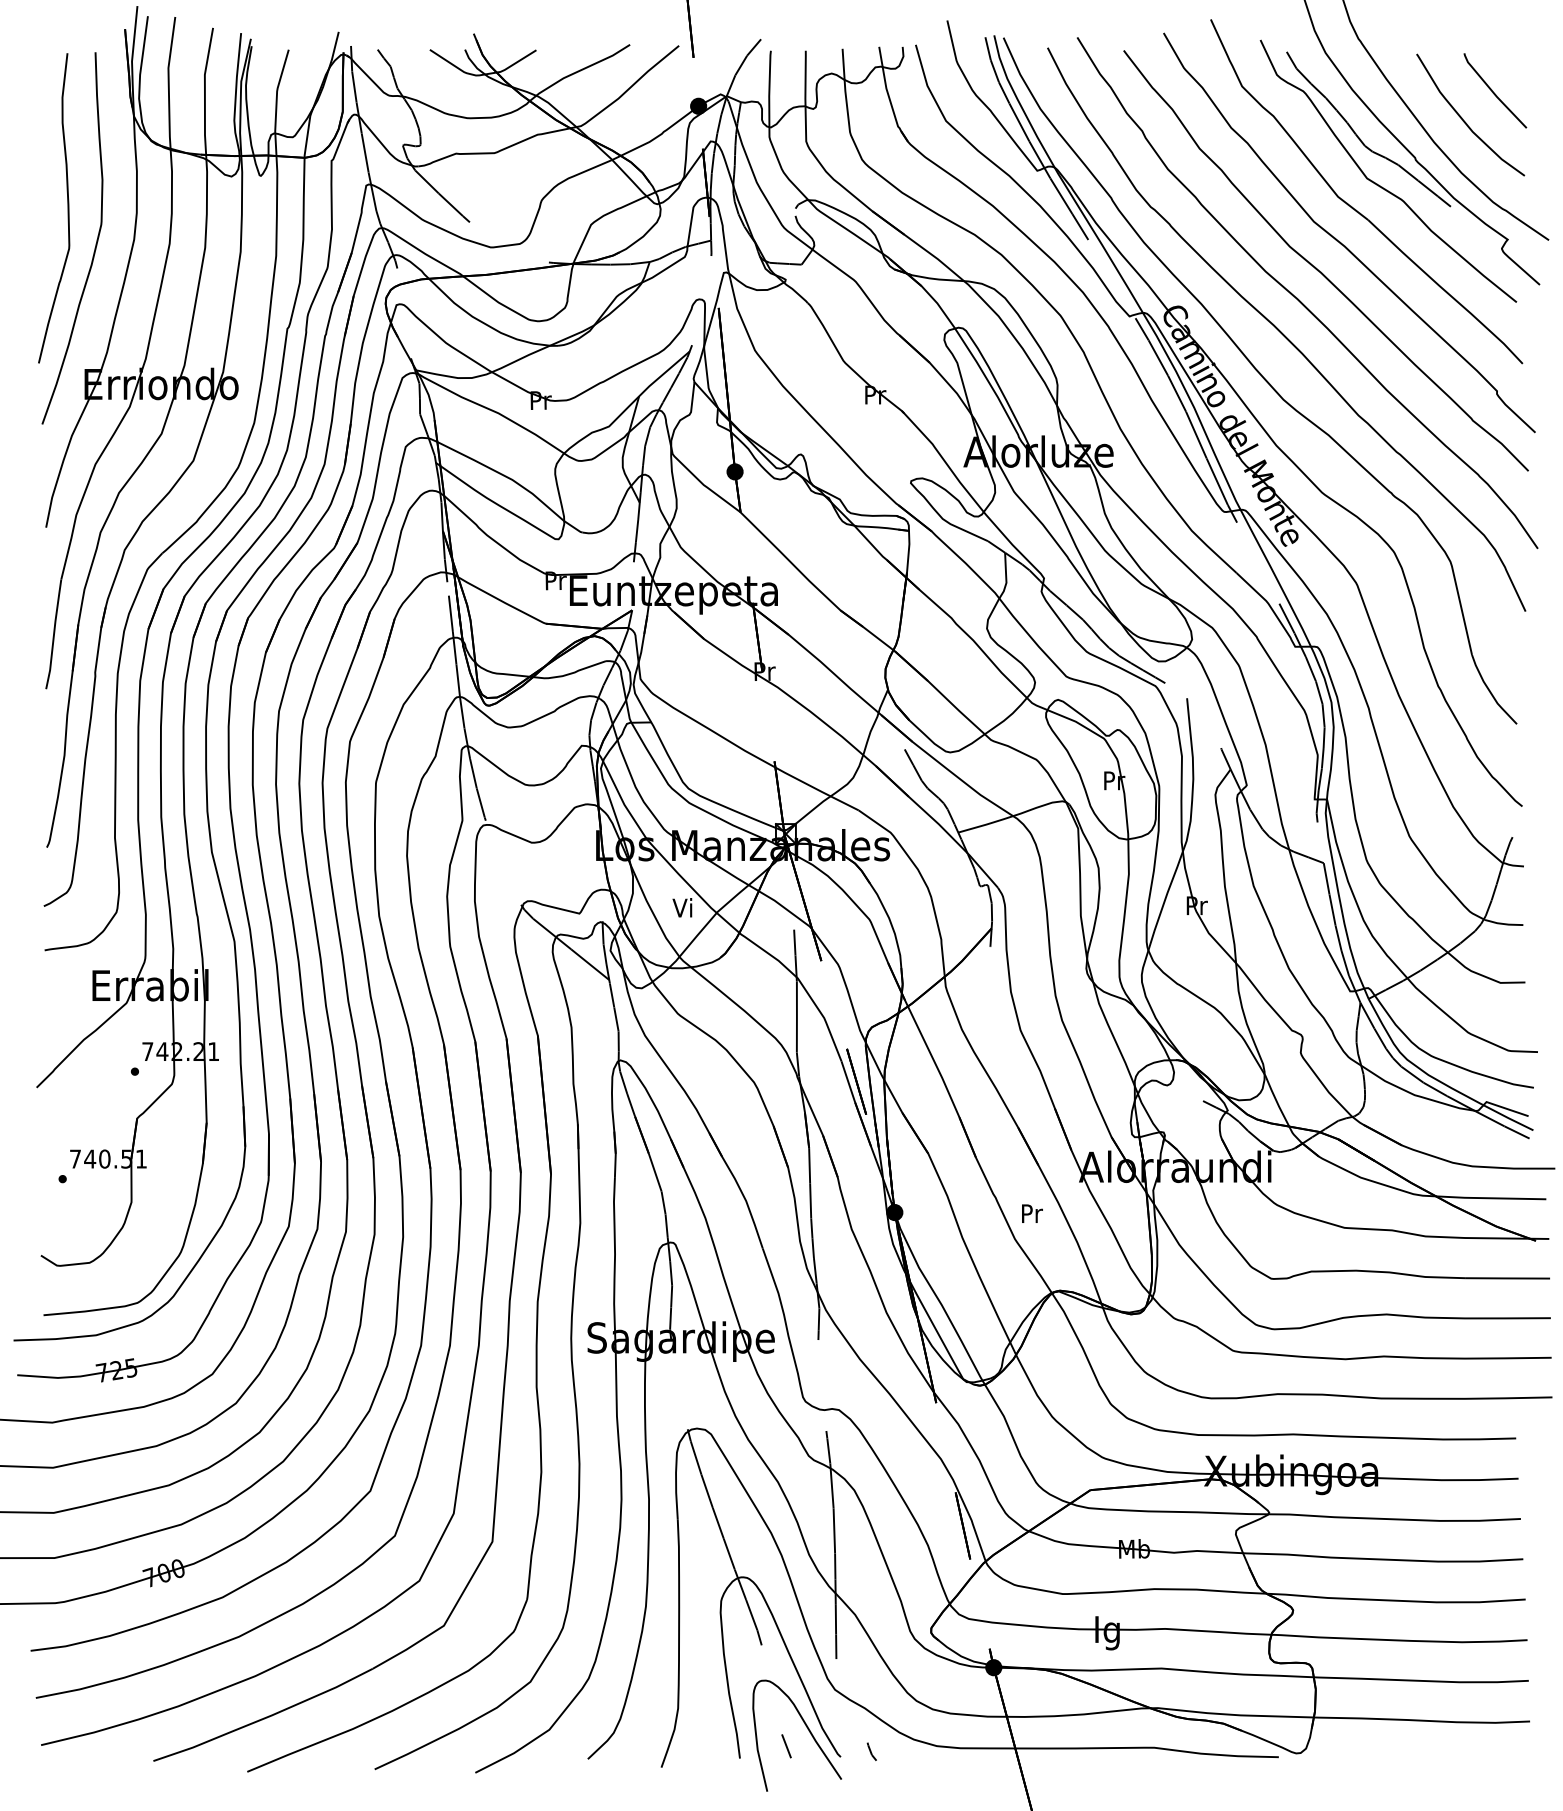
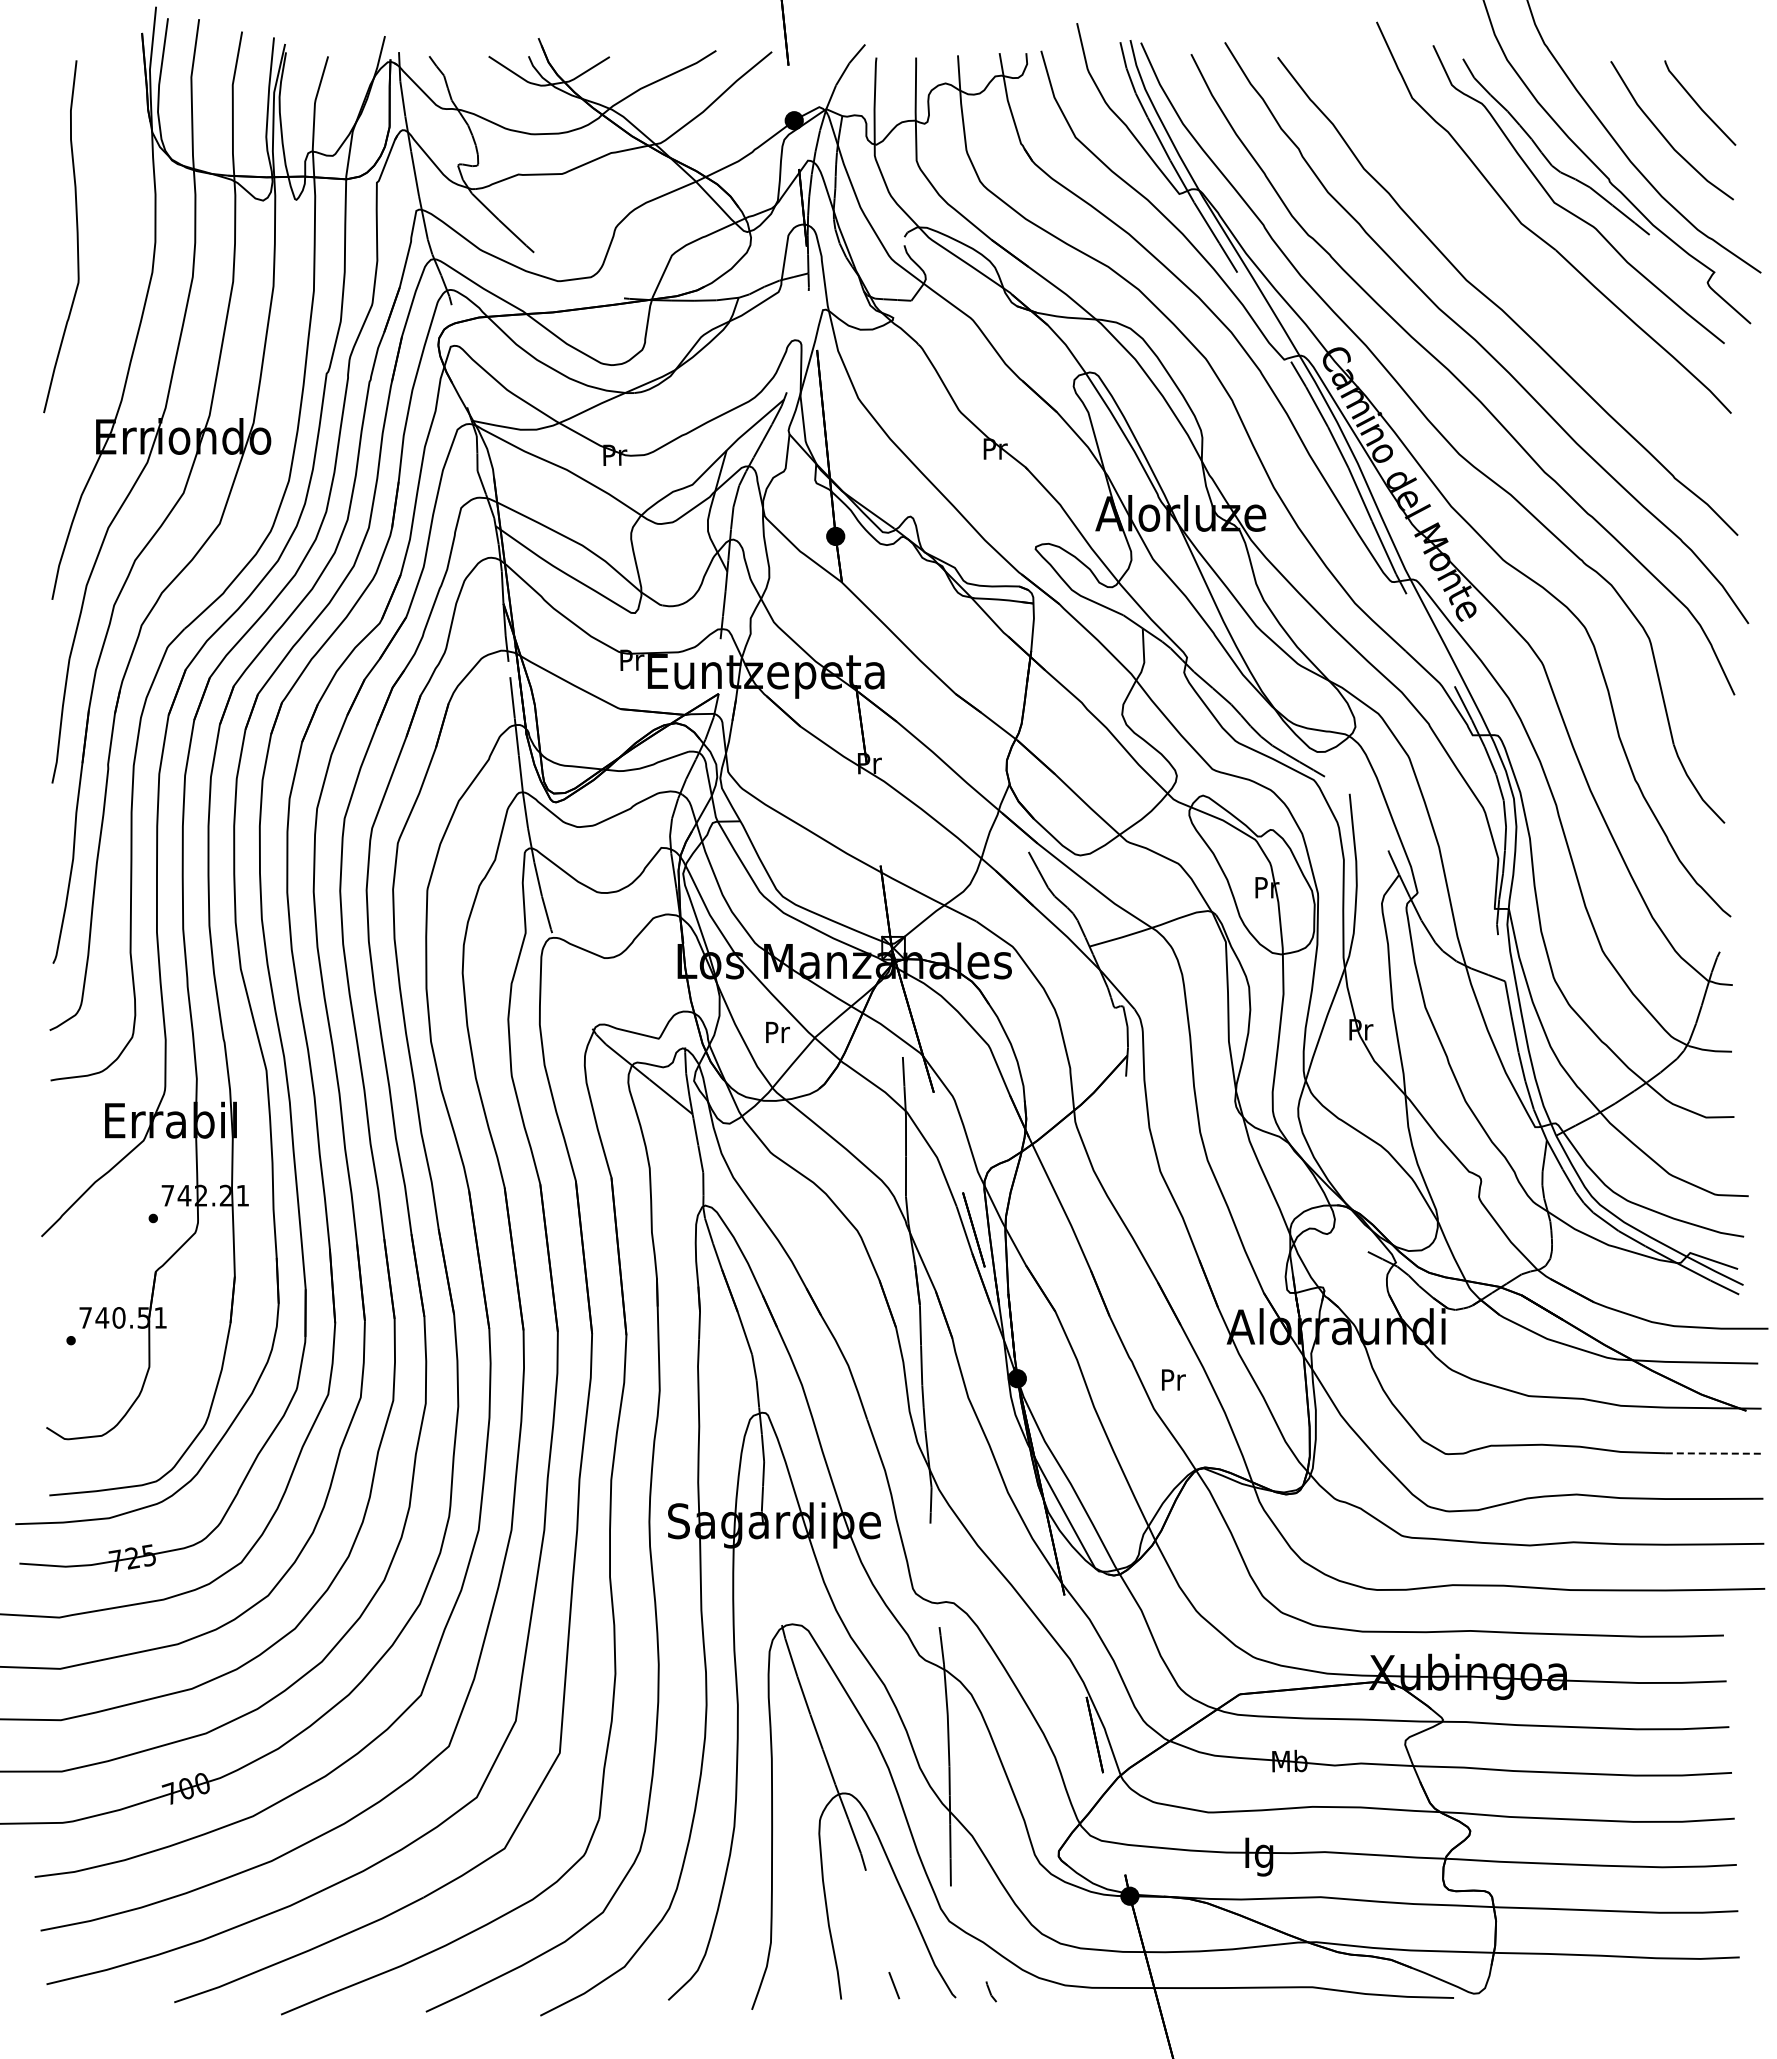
curve: (1342, 243) -> (1526, 276), removed
curve: (95, 244) -> (108, 277), removed
text: (683, 907) -> (776, 1031), Vi -> Pr
line: (1507, 1278) -> (1713, 1453), solid -> dashed
curve: (807, 1728) -> (917, 1965), removed

